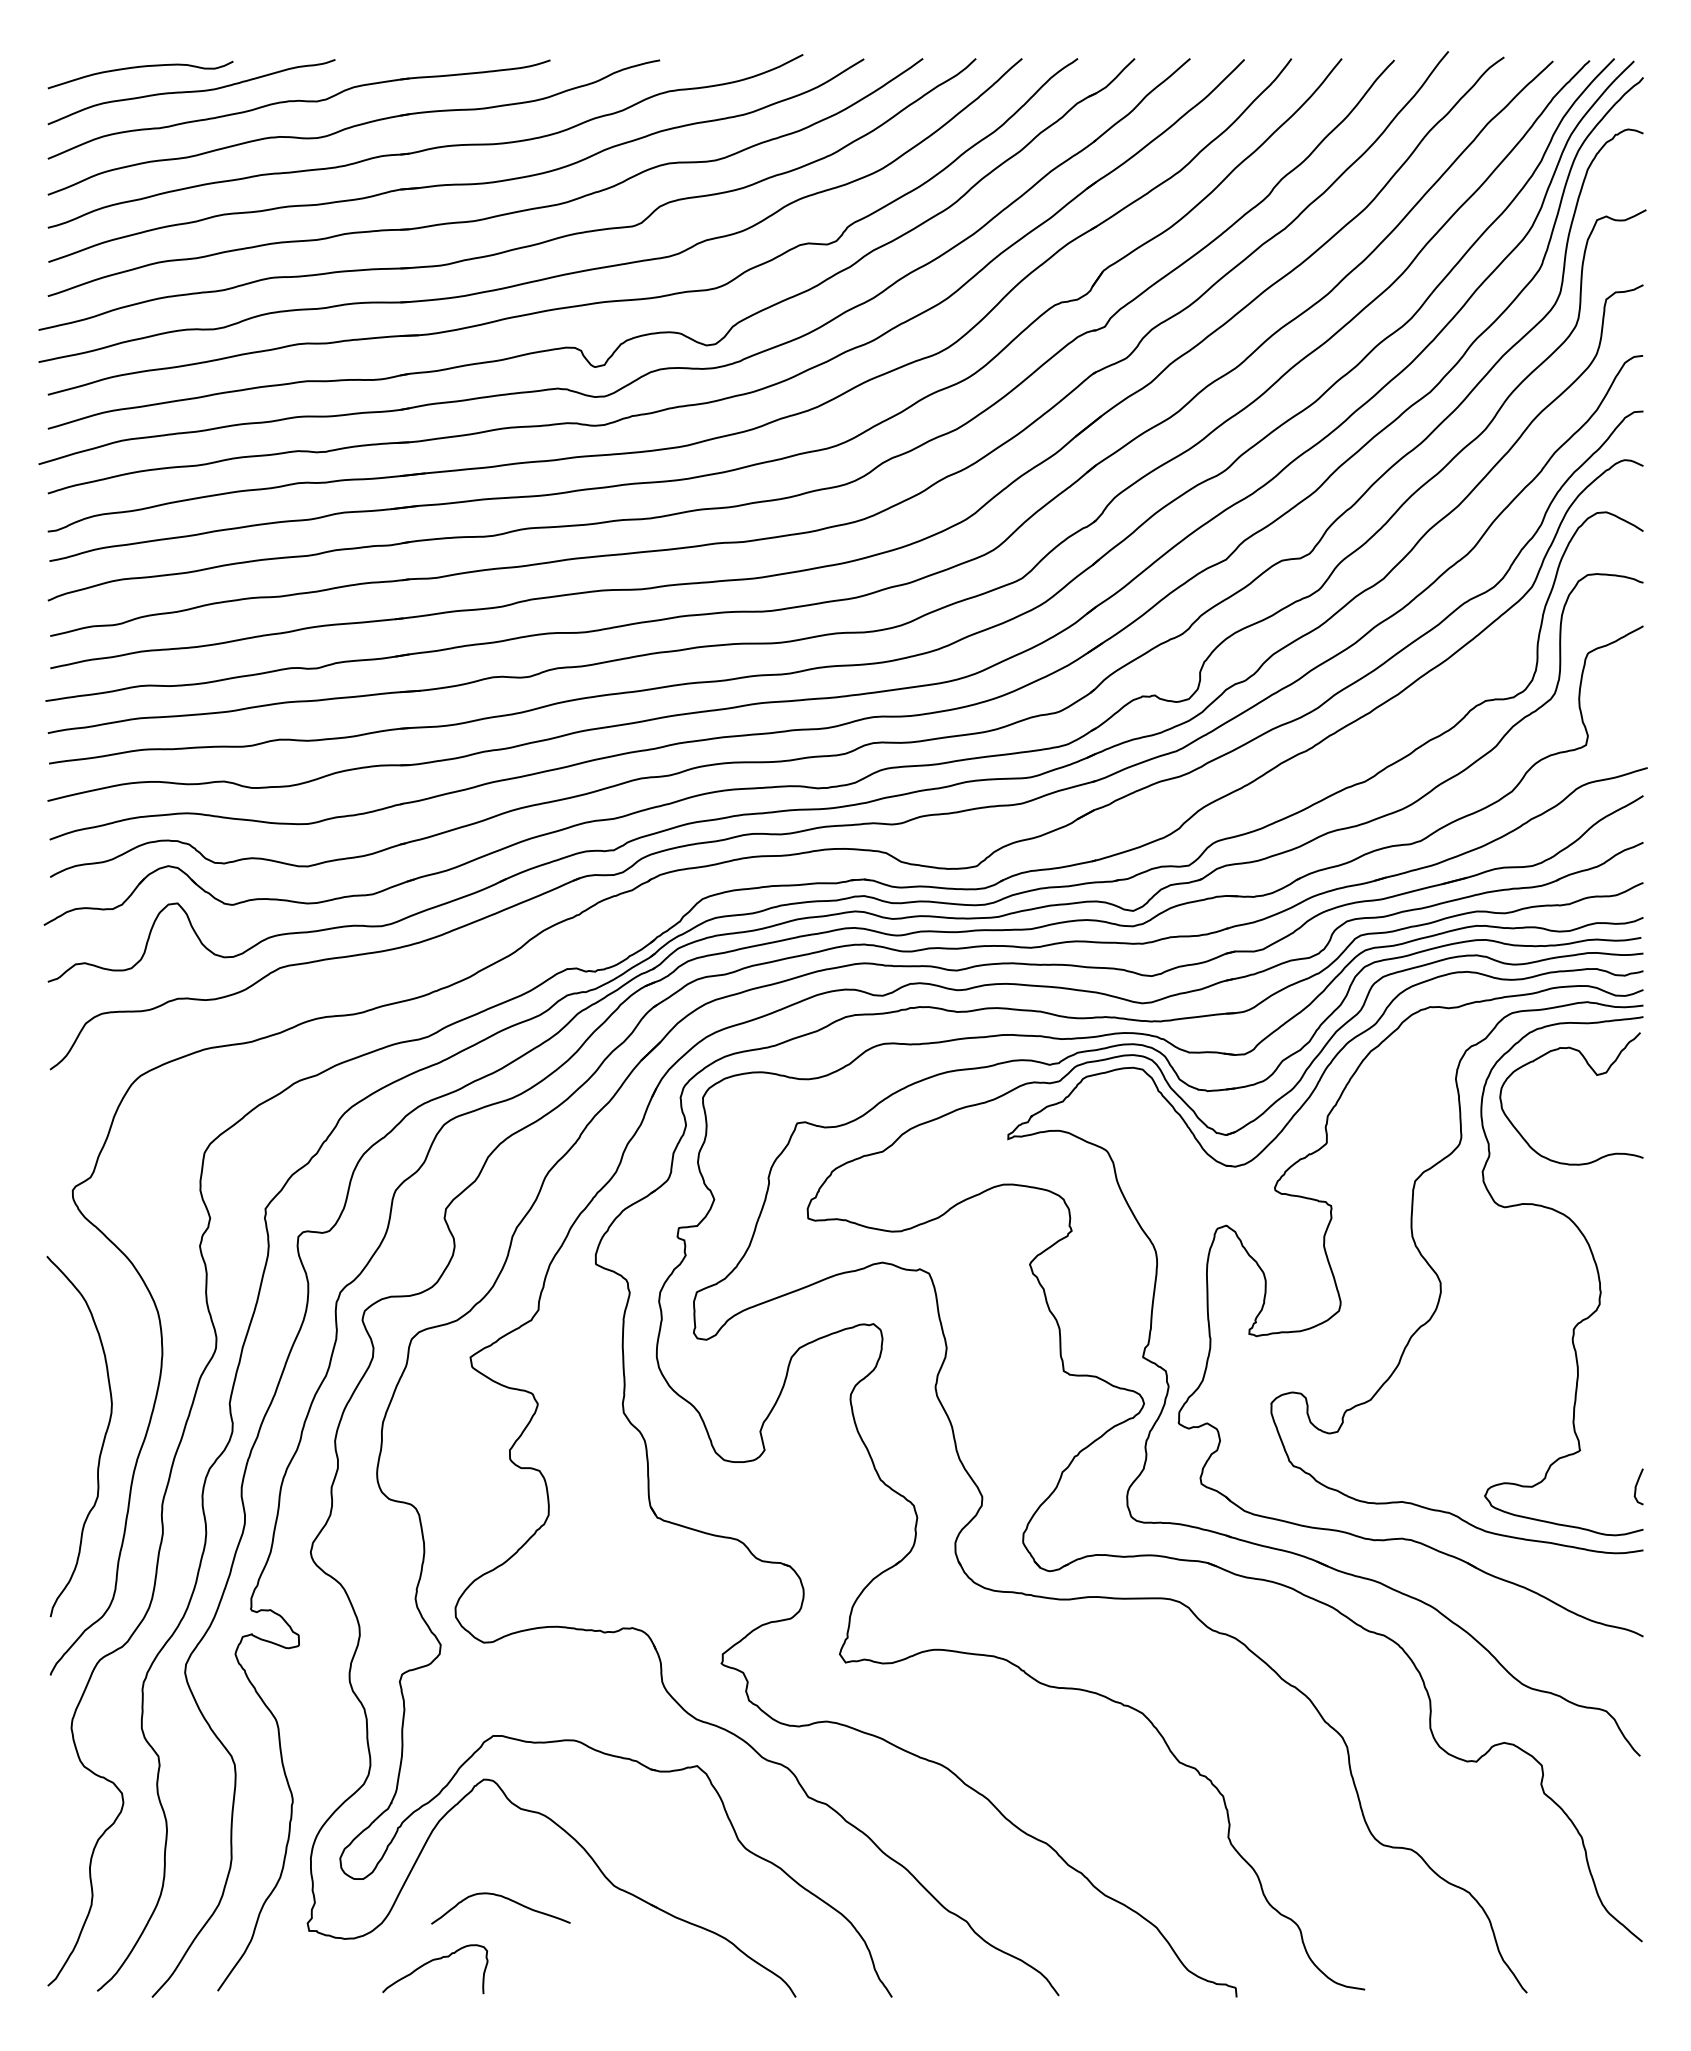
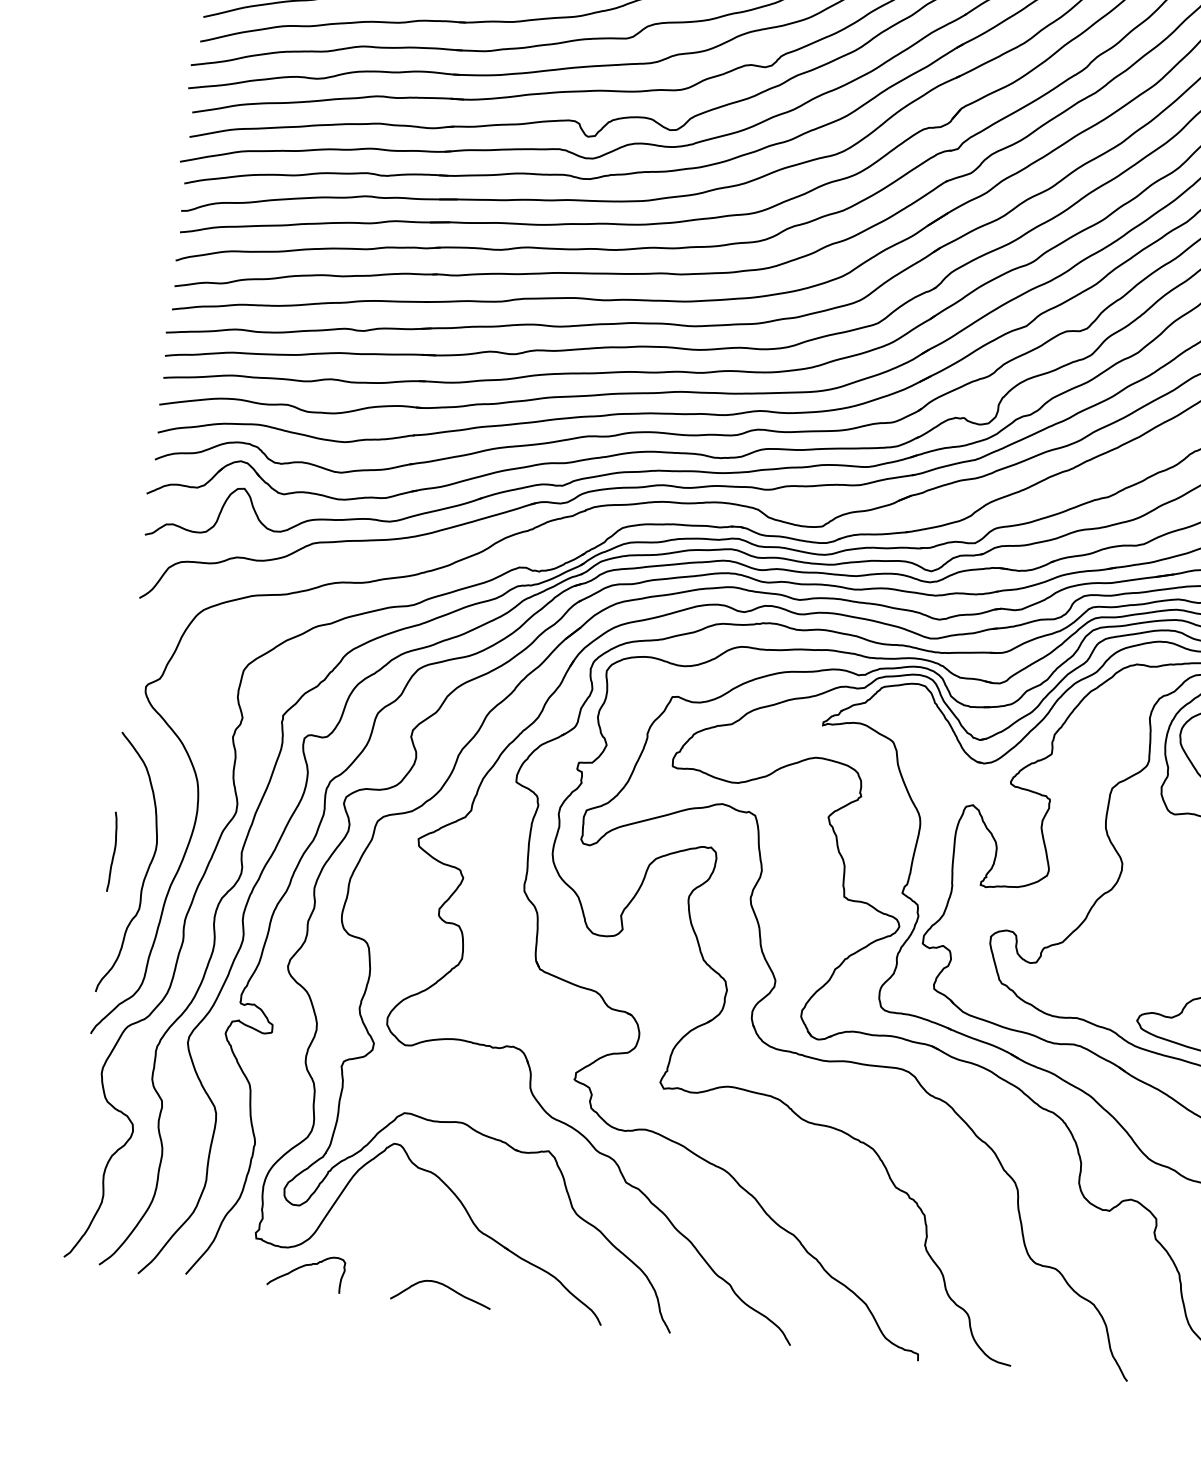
curve: (54, 1421) -> (114, 851), added
curve: (504, 1898) -> (444, 1286), moved
curve: (432, 1961) -> (305, 1266), moved

